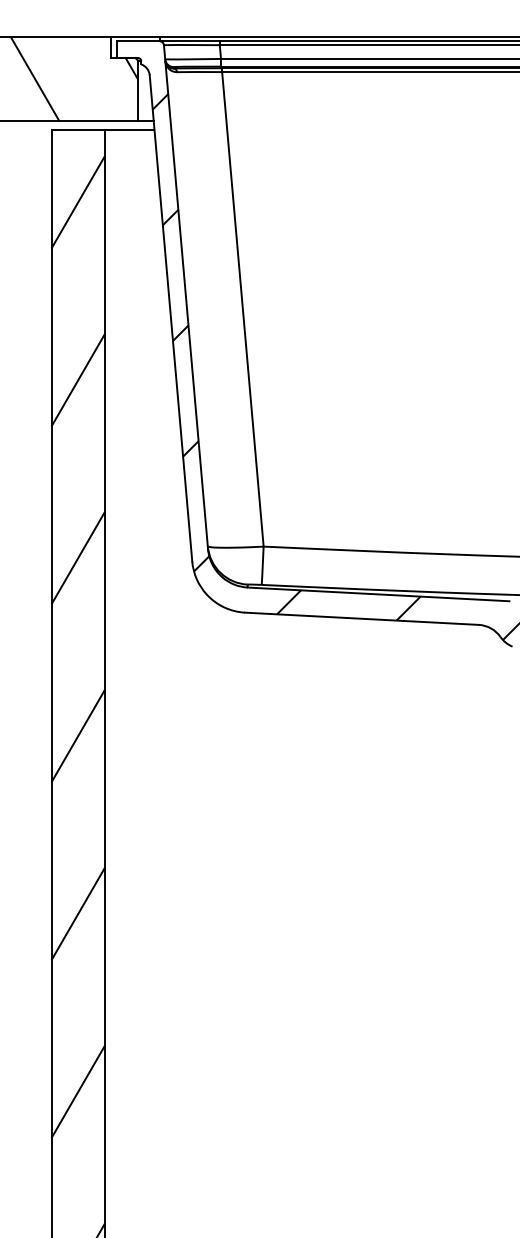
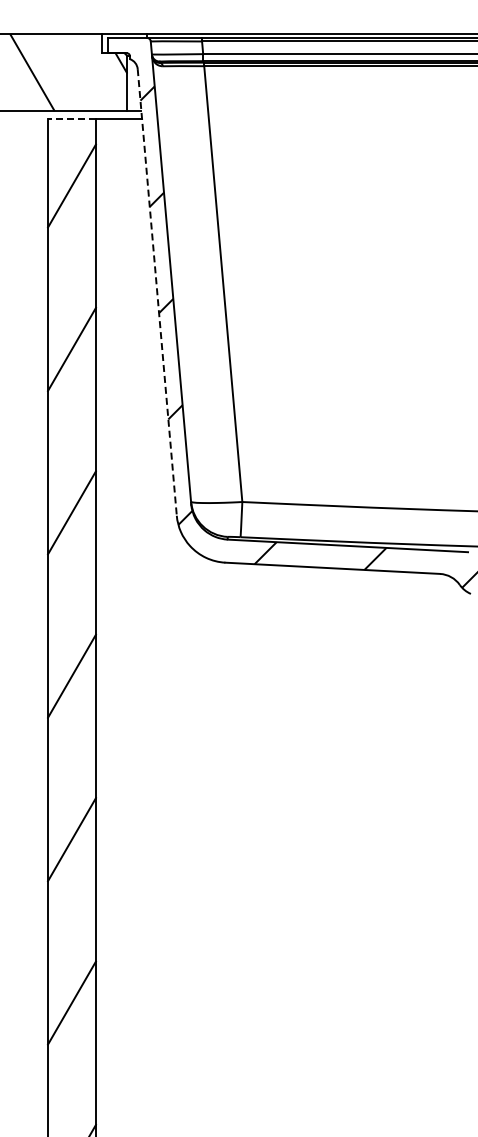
line: (77, 130) -> (71, 119), solid -> dashed
line: (171, 318) -> (157, 292), solid -> dashed

